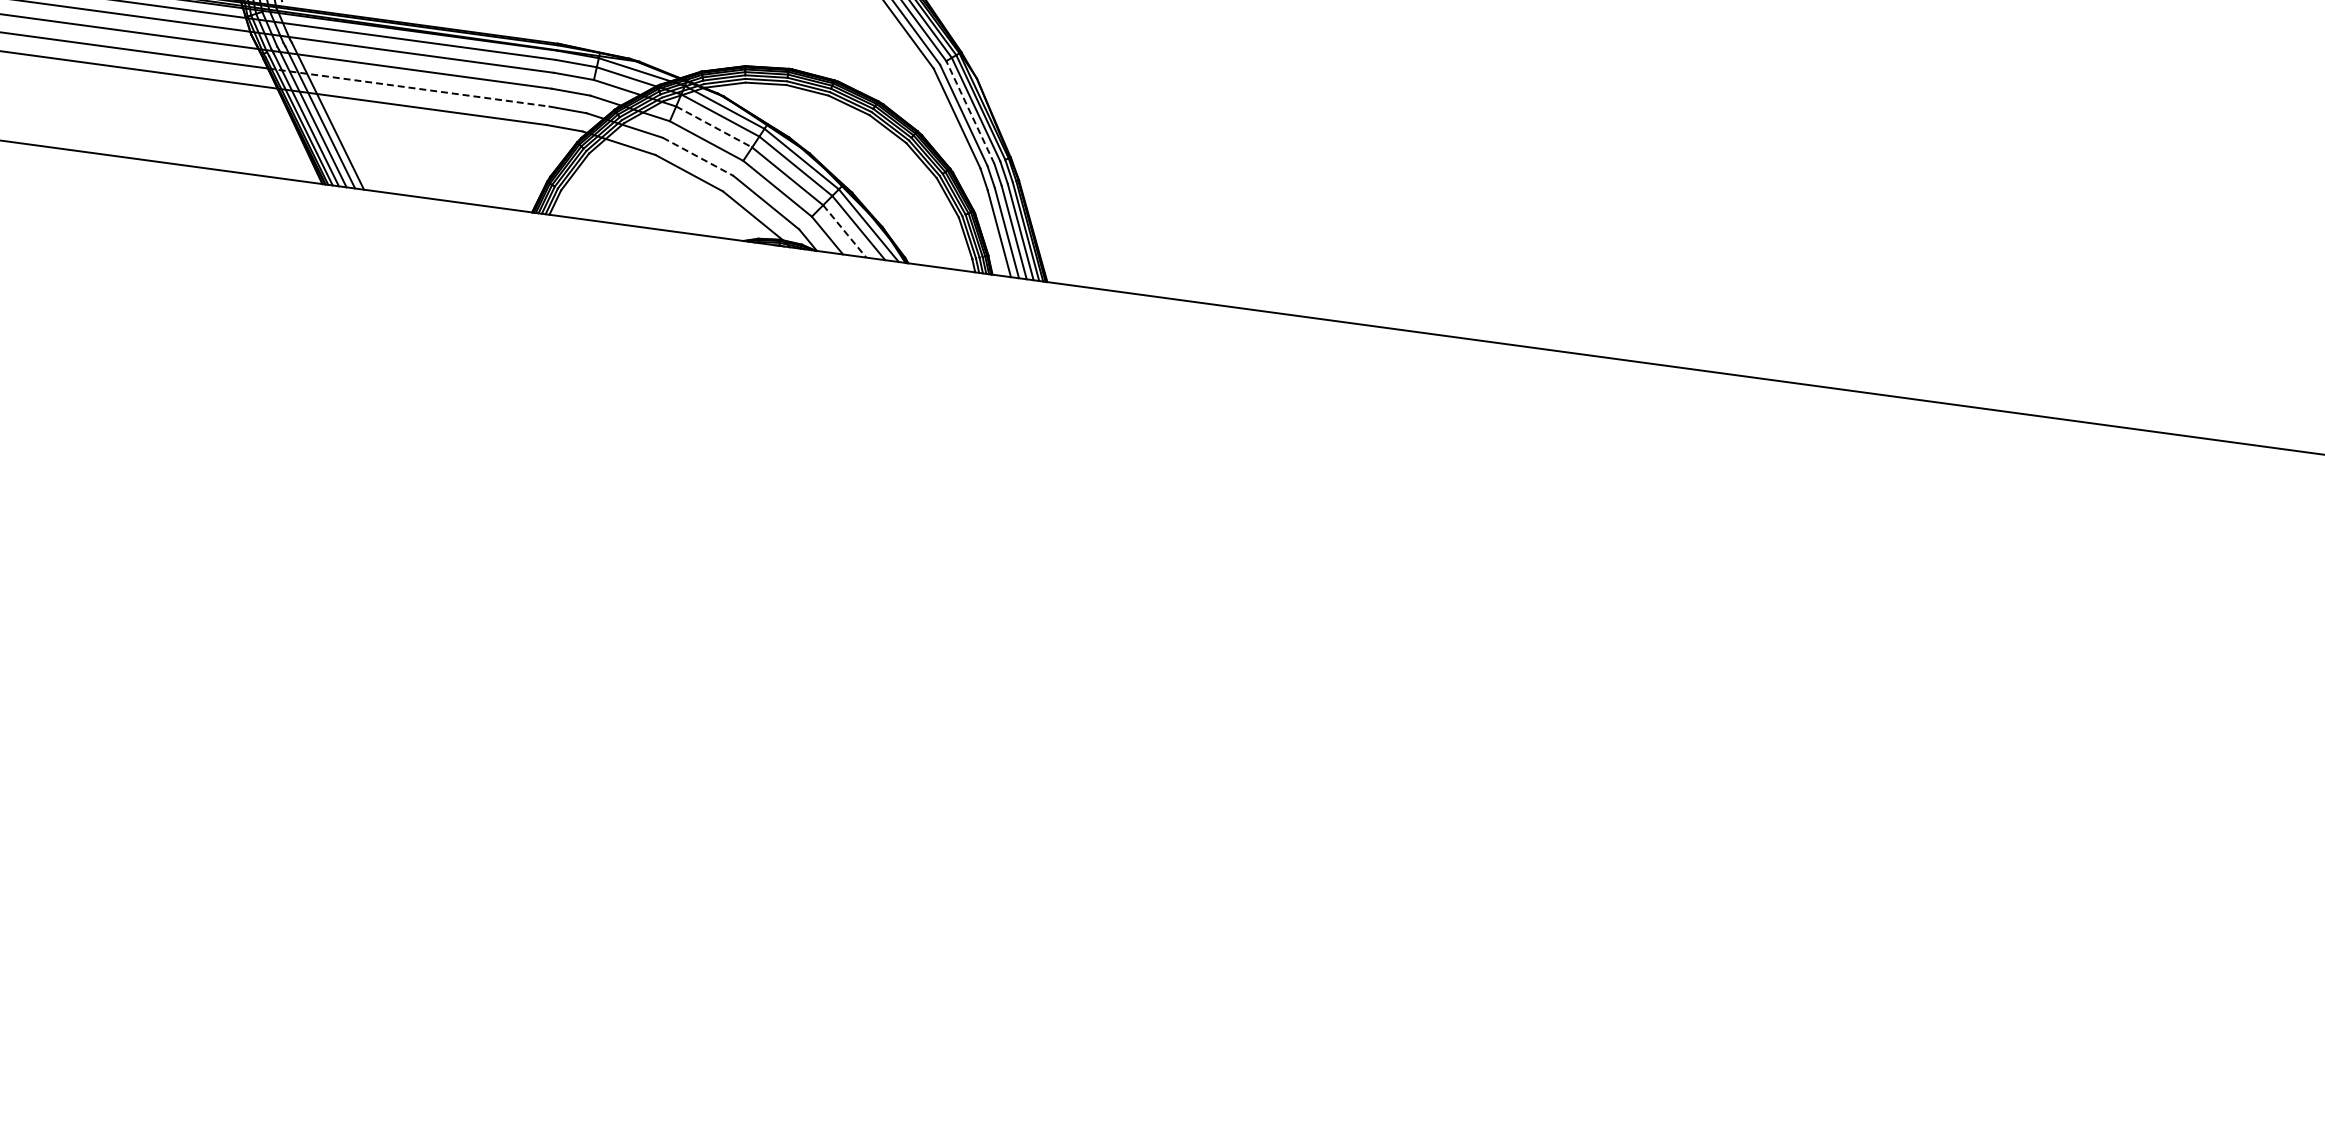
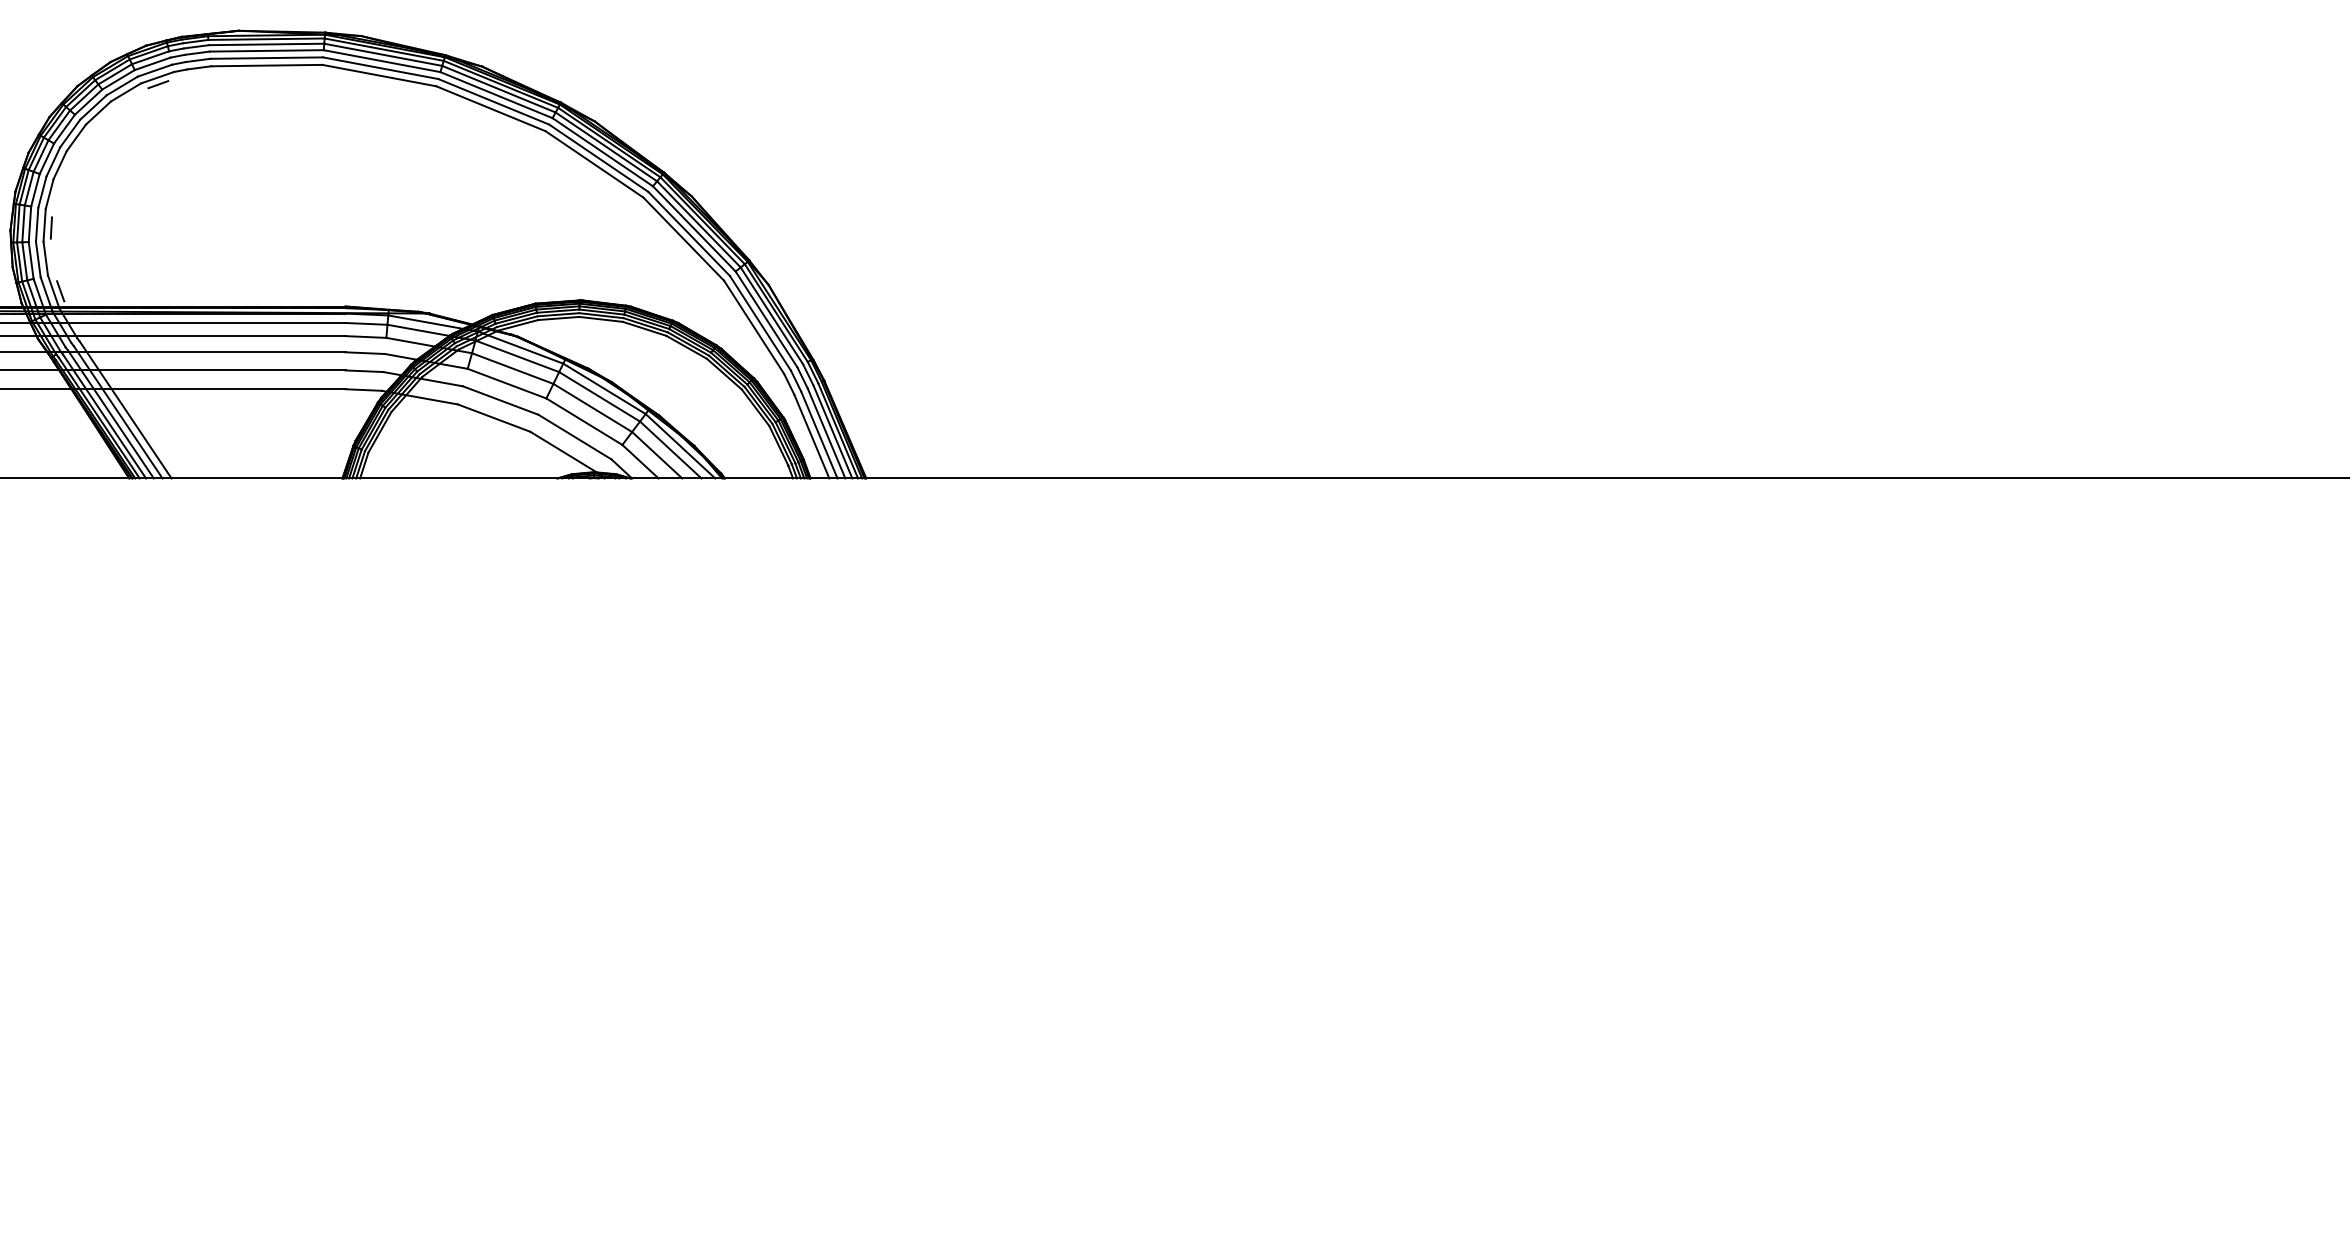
line: (408, 87) -> (202, 370), dashed -> solid
line: (970, 111) -> (766, 318), dashed -> solid
line: (713, 126) -> (512, 368), dashed -> solid
line: (698, 156) -> (501, 400), dashed -> solid
line: (844, 231) -> (657, 455), dashed -> solid

